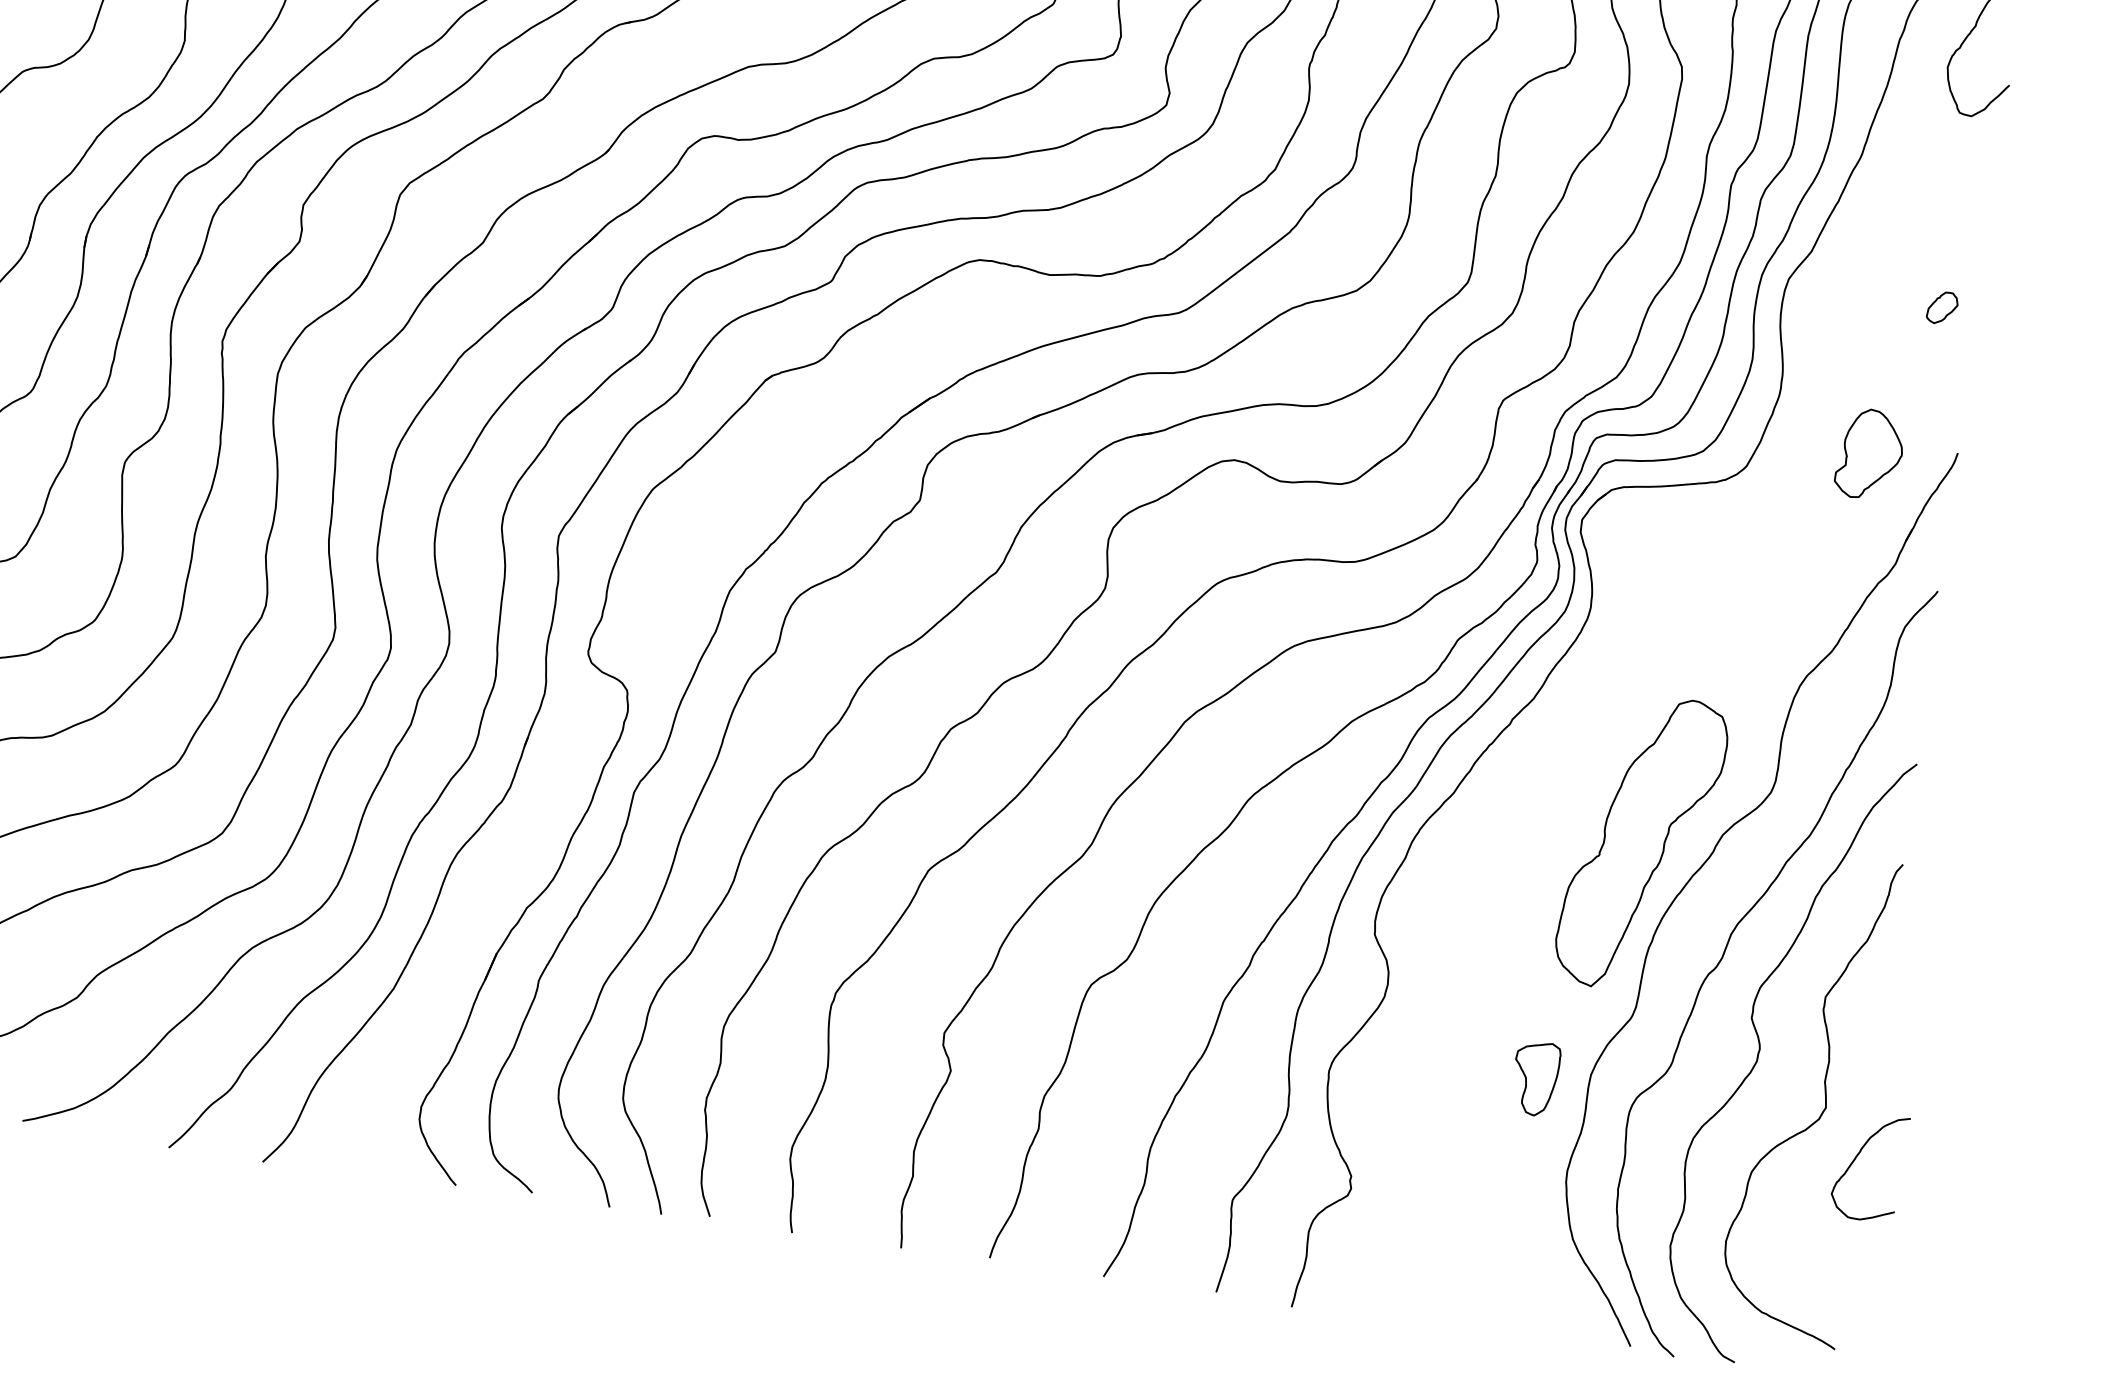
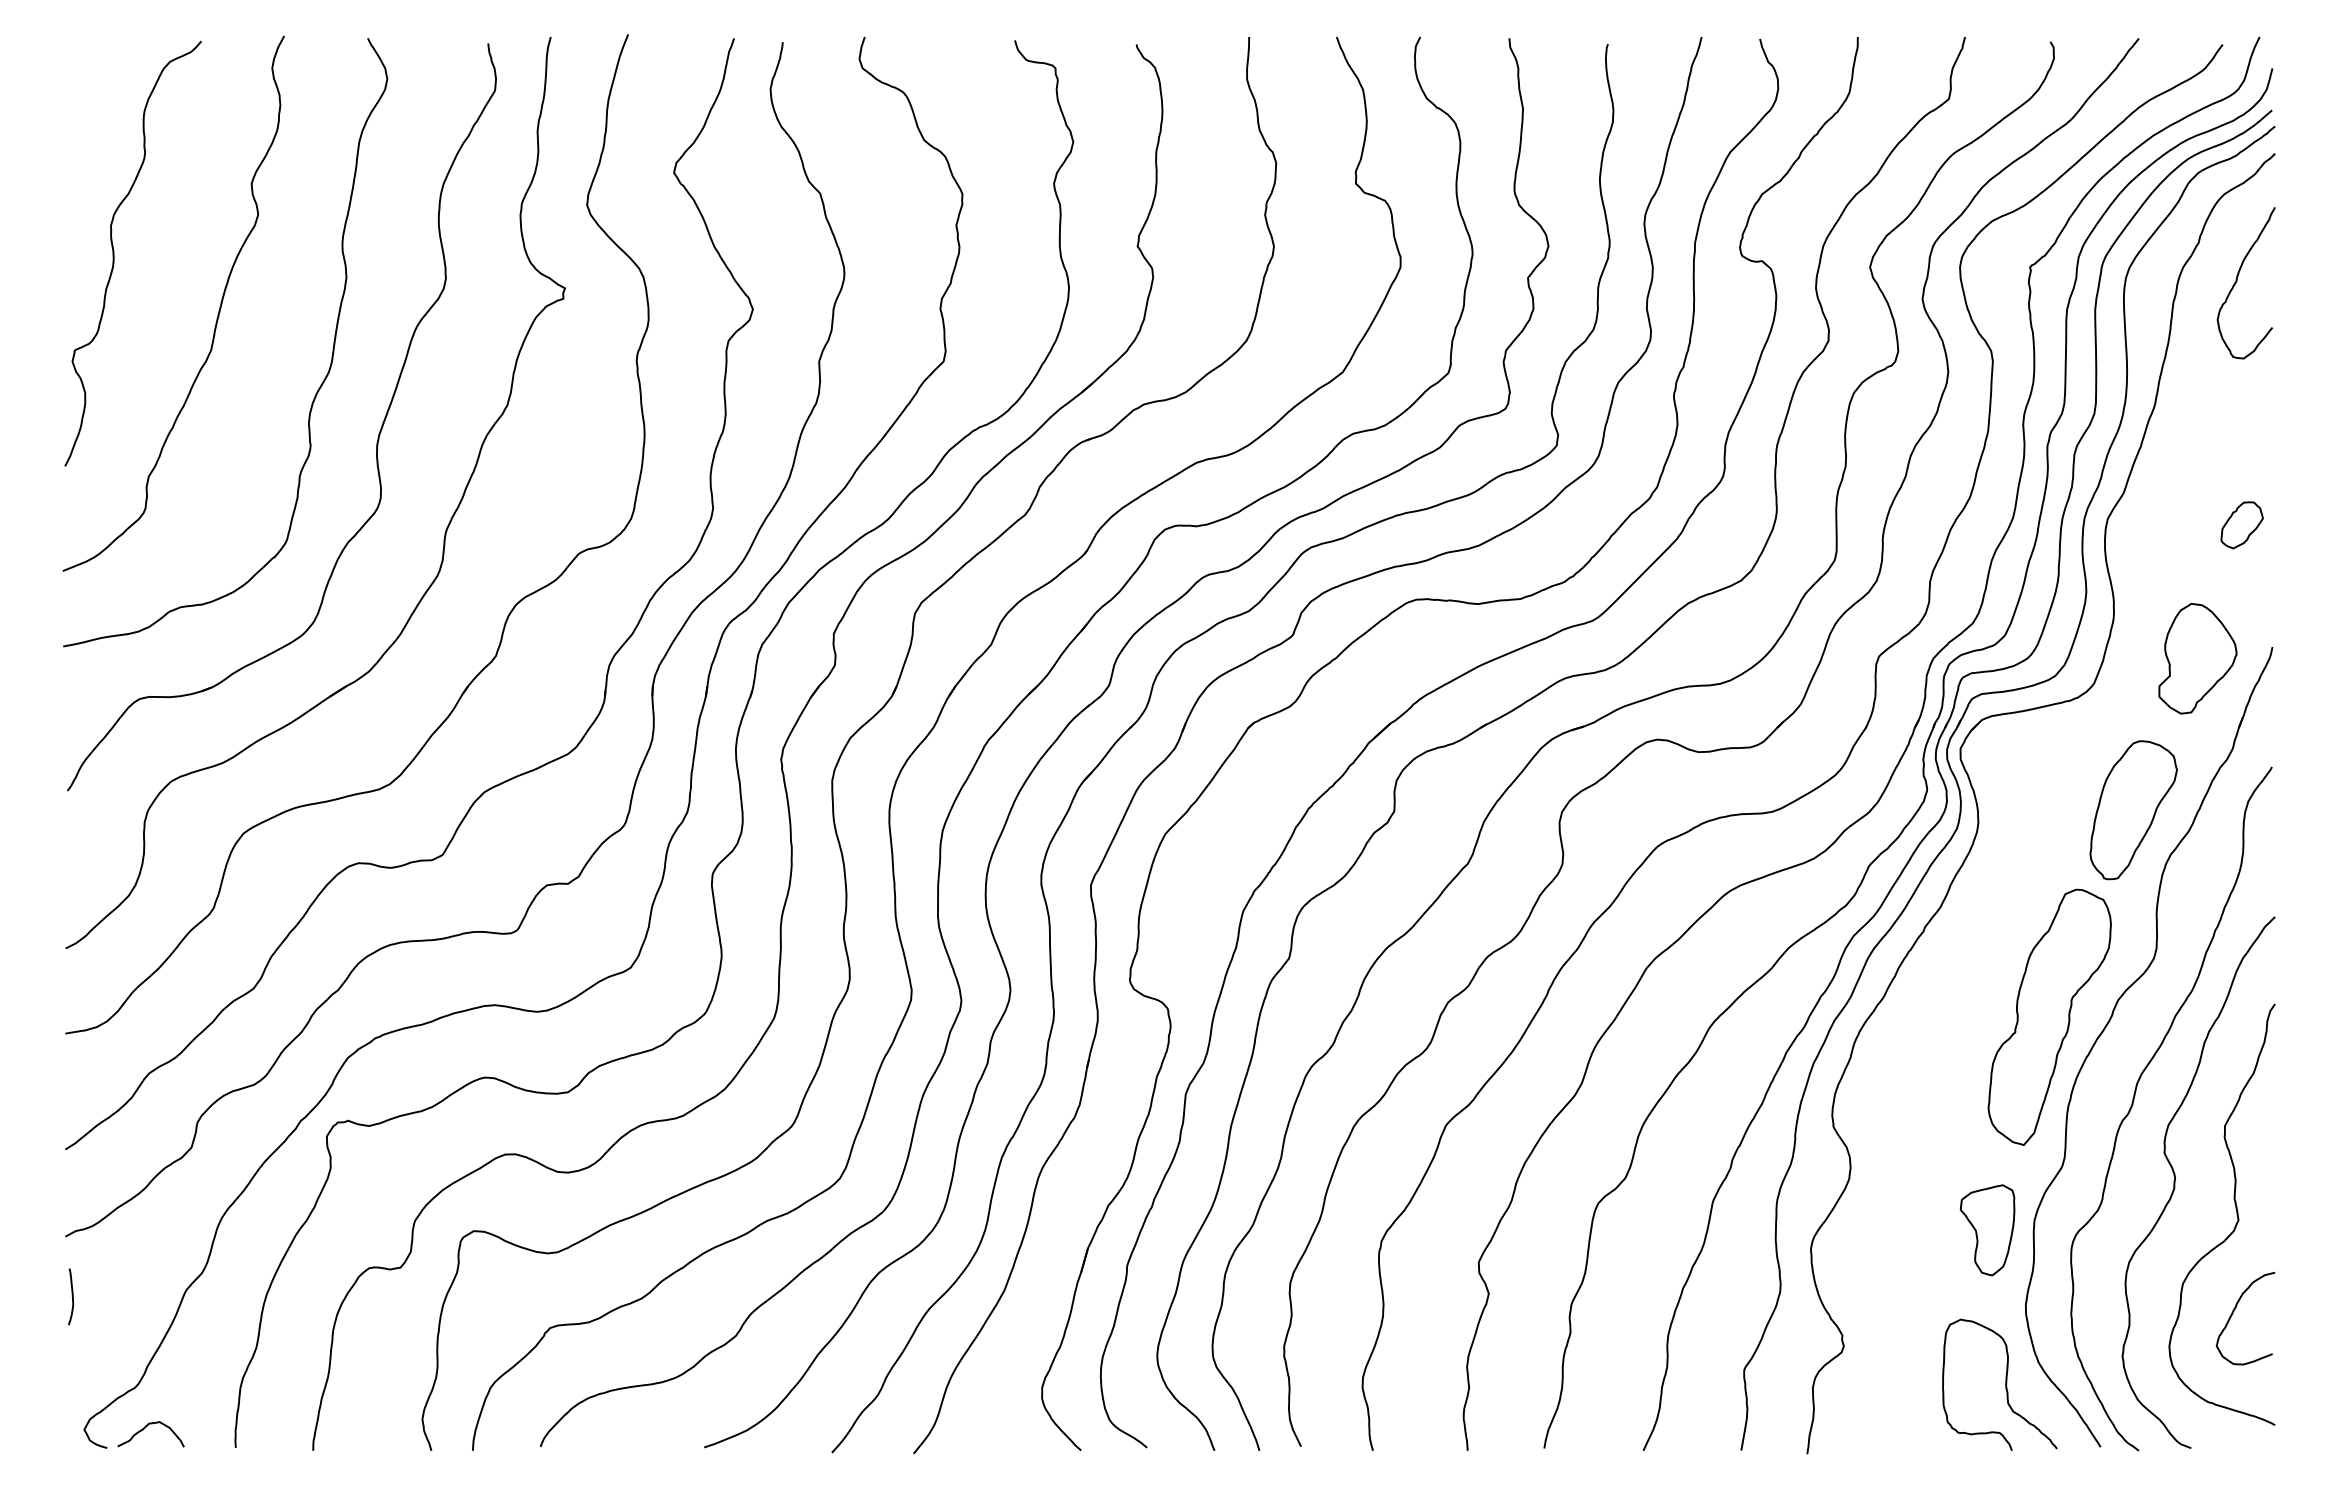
part: (1941, 308) -> (2241, 525), size x1.67
part: (1869, 454) -> (2197, 658), size x1.43
part: (1771, 618) -> (2133, 810), added
part: (1535, 1078) -> (1987, 1230), size x1.43
curve: (1856, 1159) -> (2233, 1313), moved
curve: (1531, 1259) -> (2005, 1384), added

